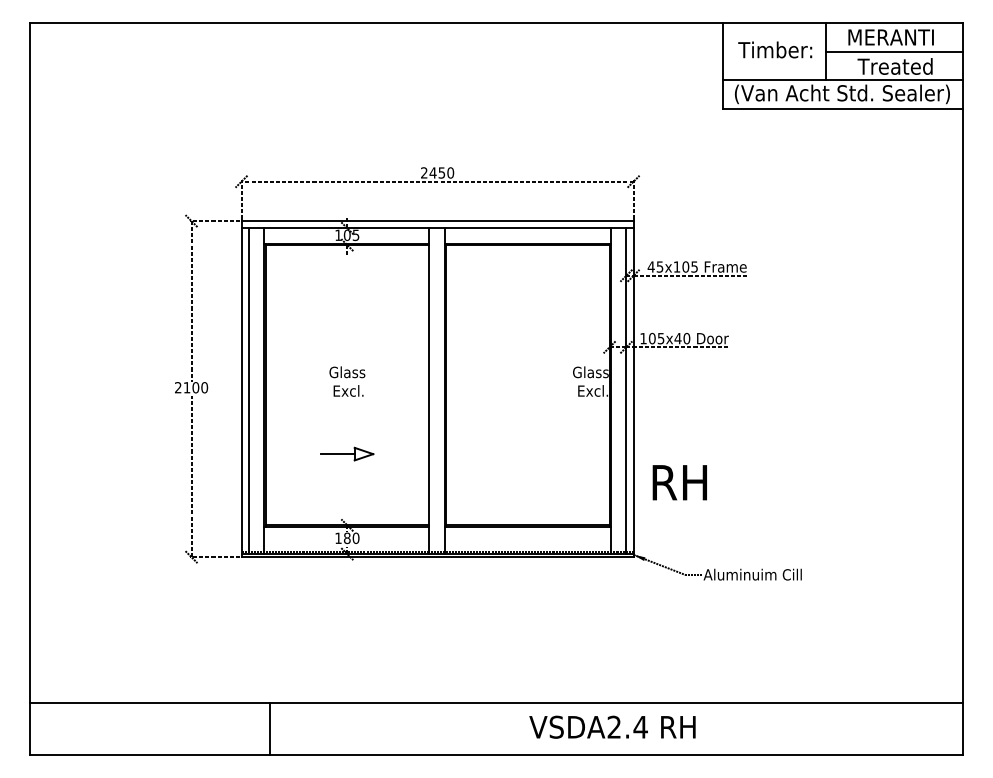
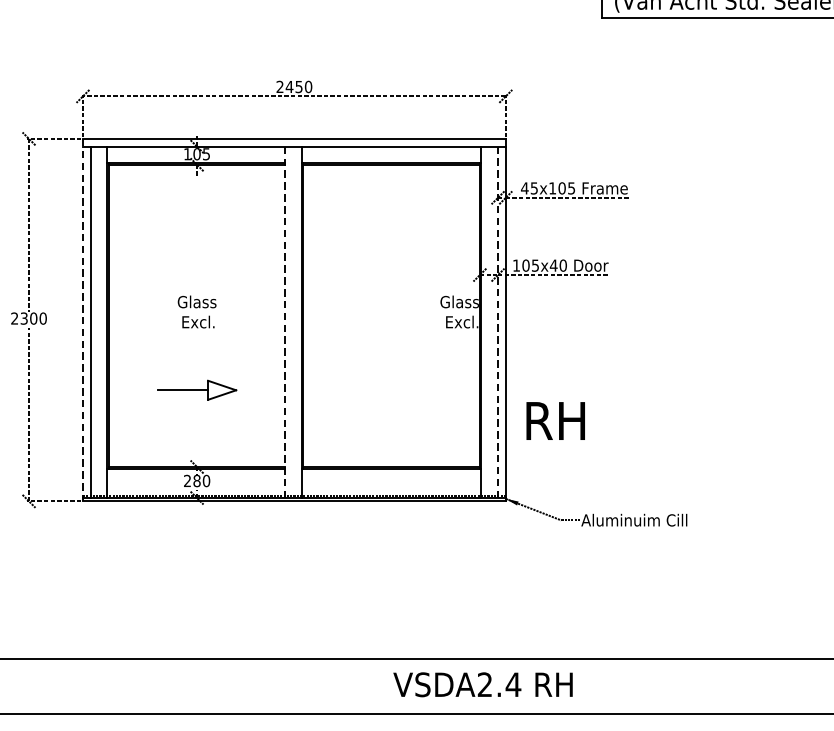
text: (186, 387) -> (23, 318), 2100 -> 2300
line: (241, 389) -> (82, 320), solid -> dashed
line: (429, 391) -> (285, 322), solid -> dashed
line: (626, 391) -> (498, 322), solid -> dashed
part: (347, 453) -> (197, 389), size x1.4
text: (338, 537) -> (187, 480), 180 -> 280
line: (269, 728) -> (113, 686), removed

